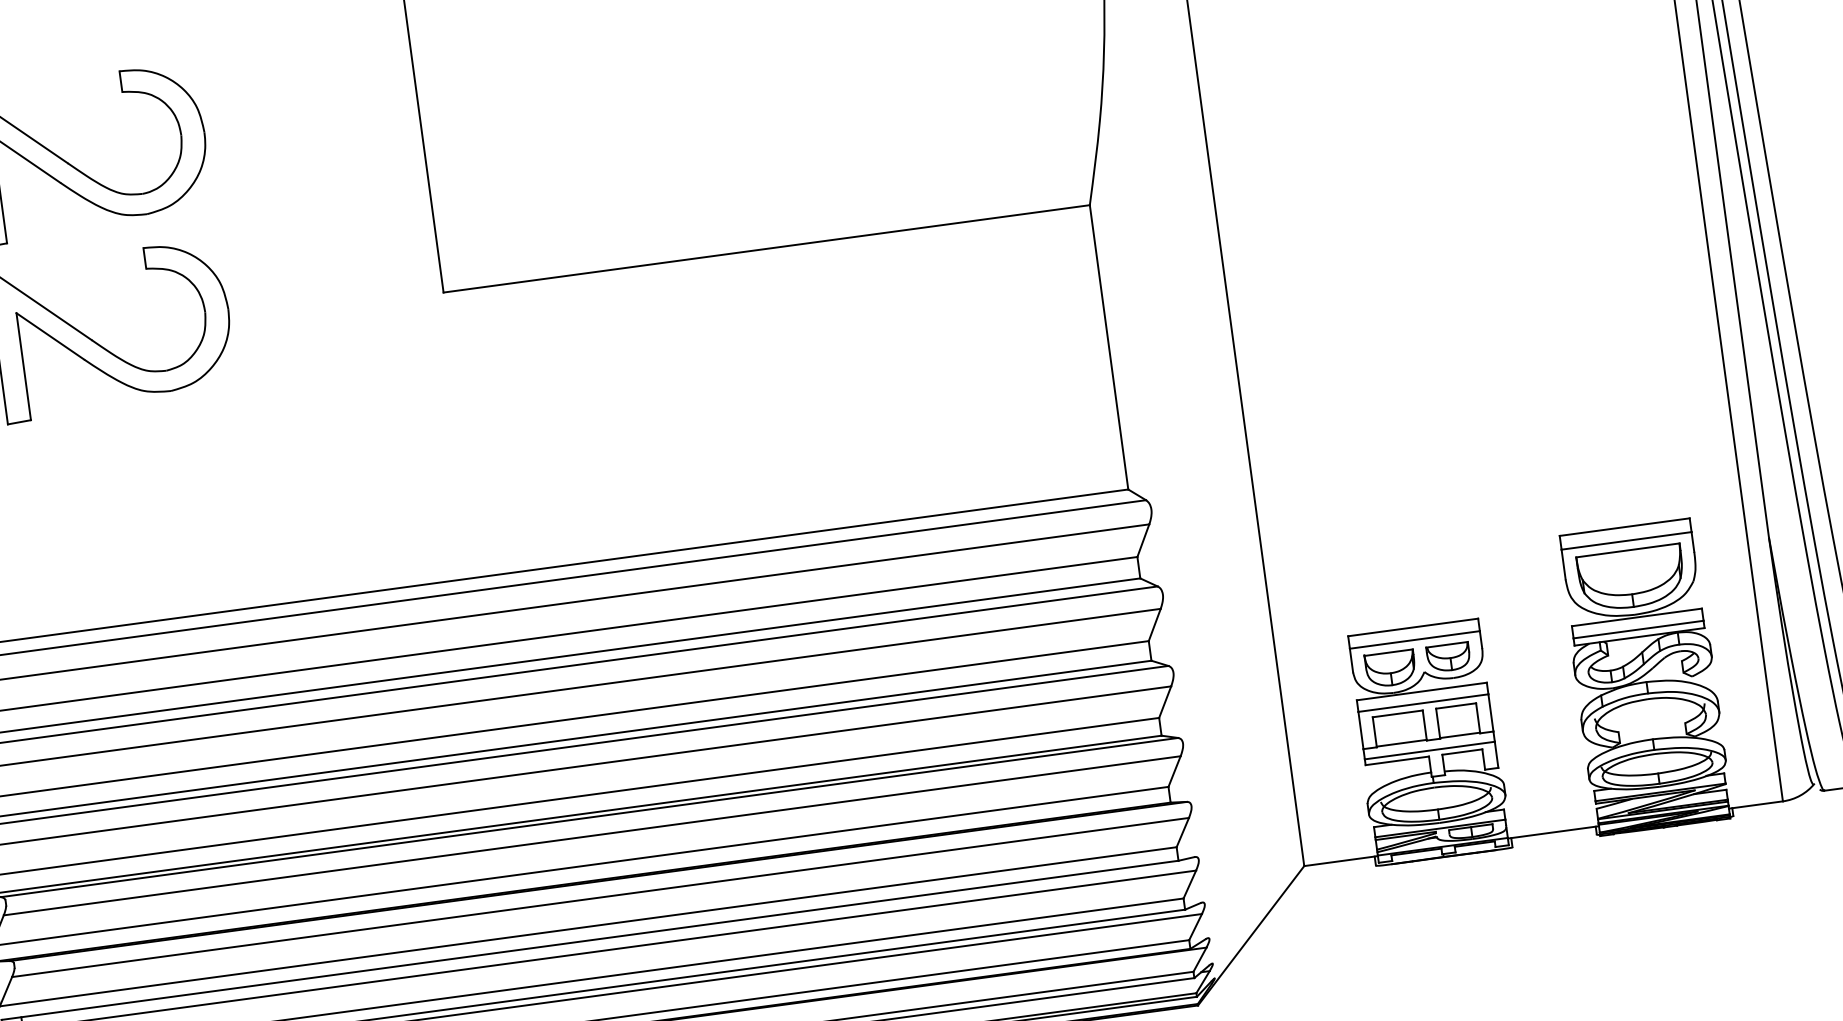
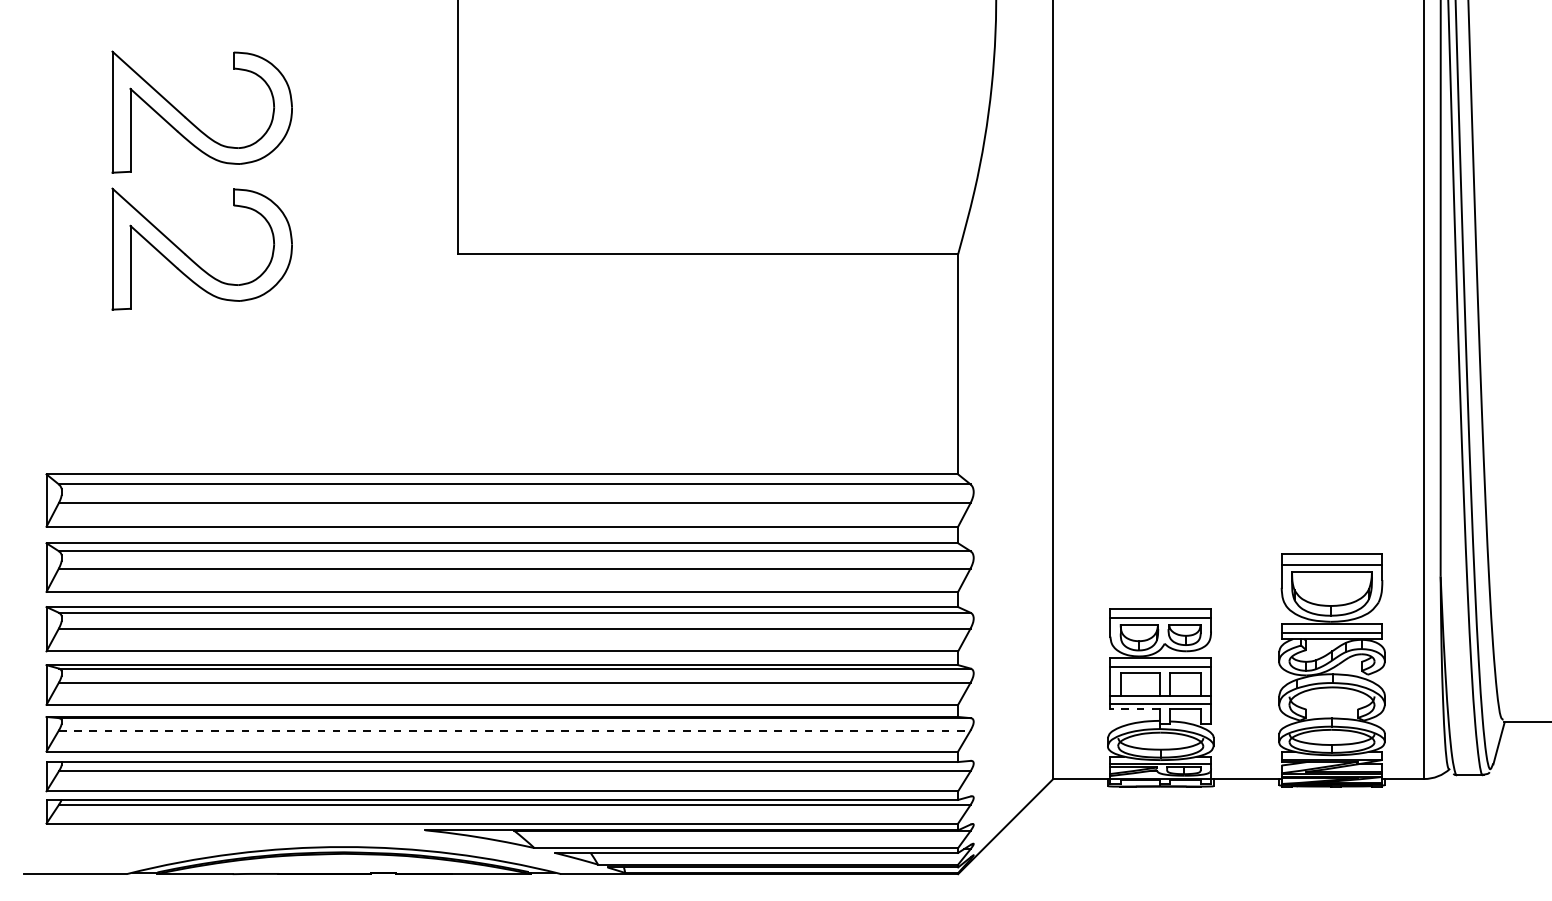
line: (1396, 760) -> (1134, 708), solid -> dashed
line: (600, 897) -> (514, 730), solid -> dashed

